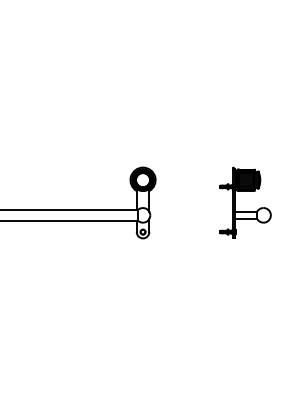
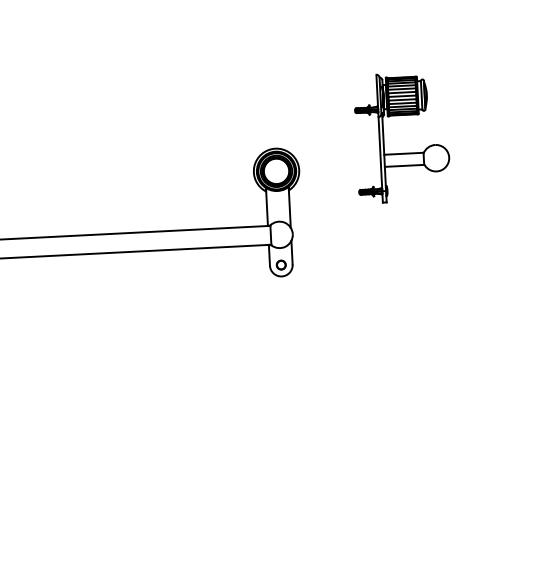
part: (245, 211) -> (403, 152), moved

